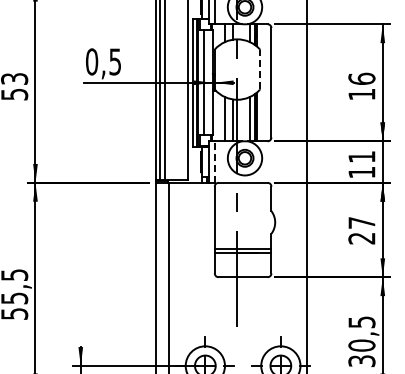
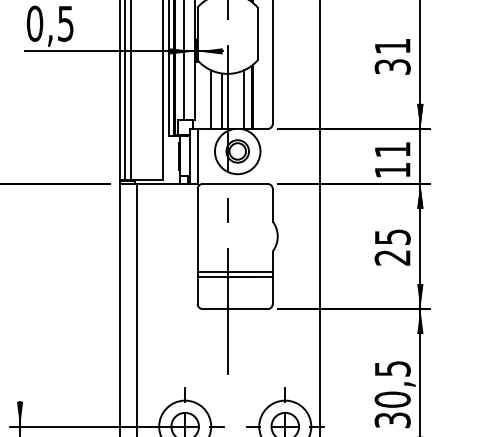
line: (260, 69) -> (258, 33), dashed -> solid
text: (361, 86) -> (392, 56), 16 -> 31
line: (214, 162) -> (197, 157), dashed -> solid
text: (361, 222) -> (392, 236), 27 -> 25

